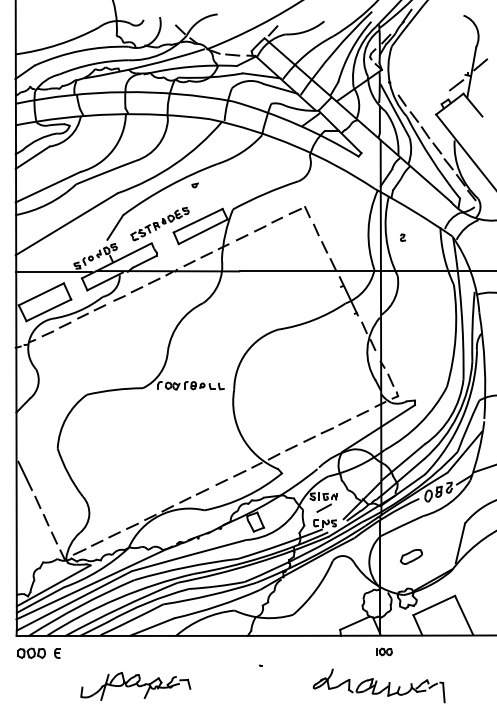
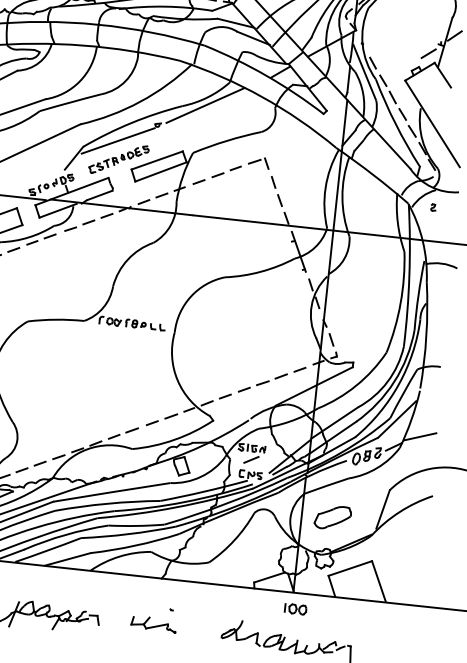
line: (240, 160) -> (205, 105), added
line: (157, 205) -> (118, 140), added
part: (402, 237) -> (433, 207), moved
part: (411, 556) -> (332, 517), size x1.67
part: (384, 651) -> (295, 608), size x1.43
part: (244, 682) -> (153, 624), added

